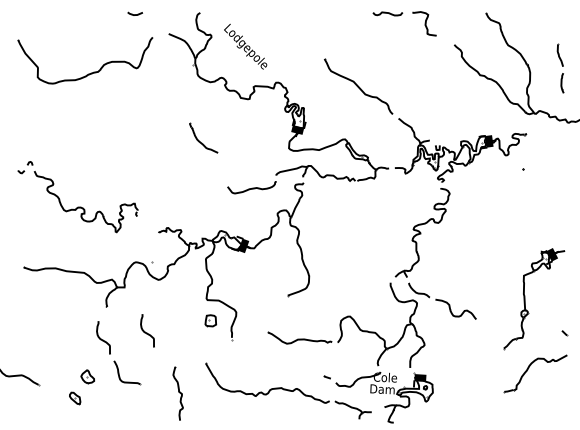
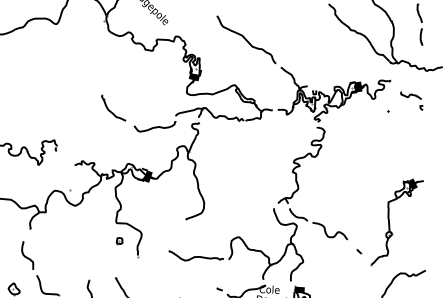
part: (203, 137) -> (113, 107), moved
part: (550, 157) -> (411, 100), added
part: (210, 320) -> (119, 240), size x0.62
curve: (147, 332) -> (65, 250), removed
part: (564, 333) -> (358, 251), moved

